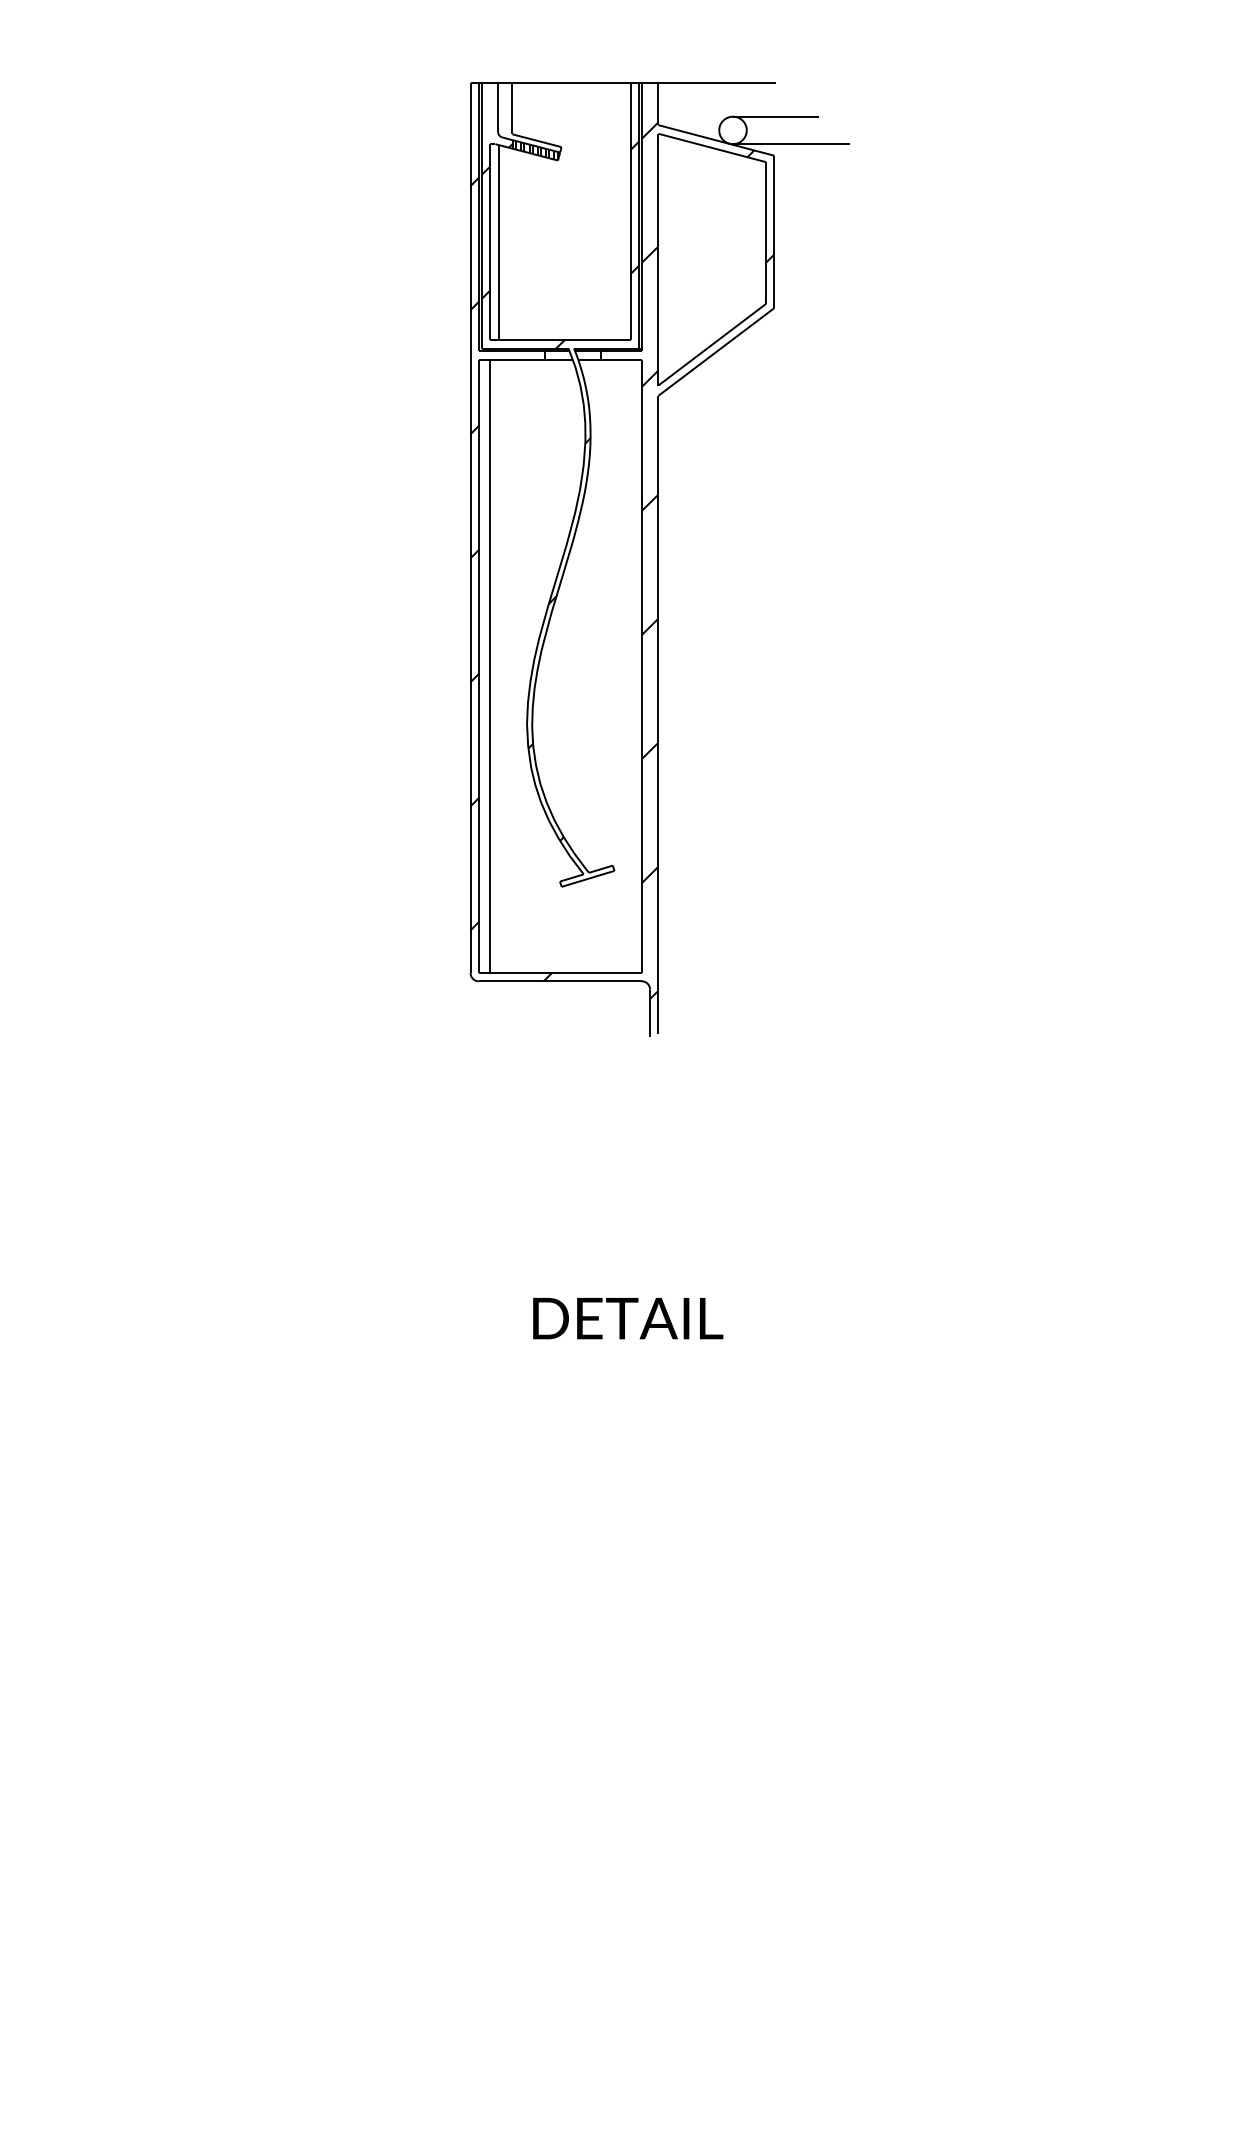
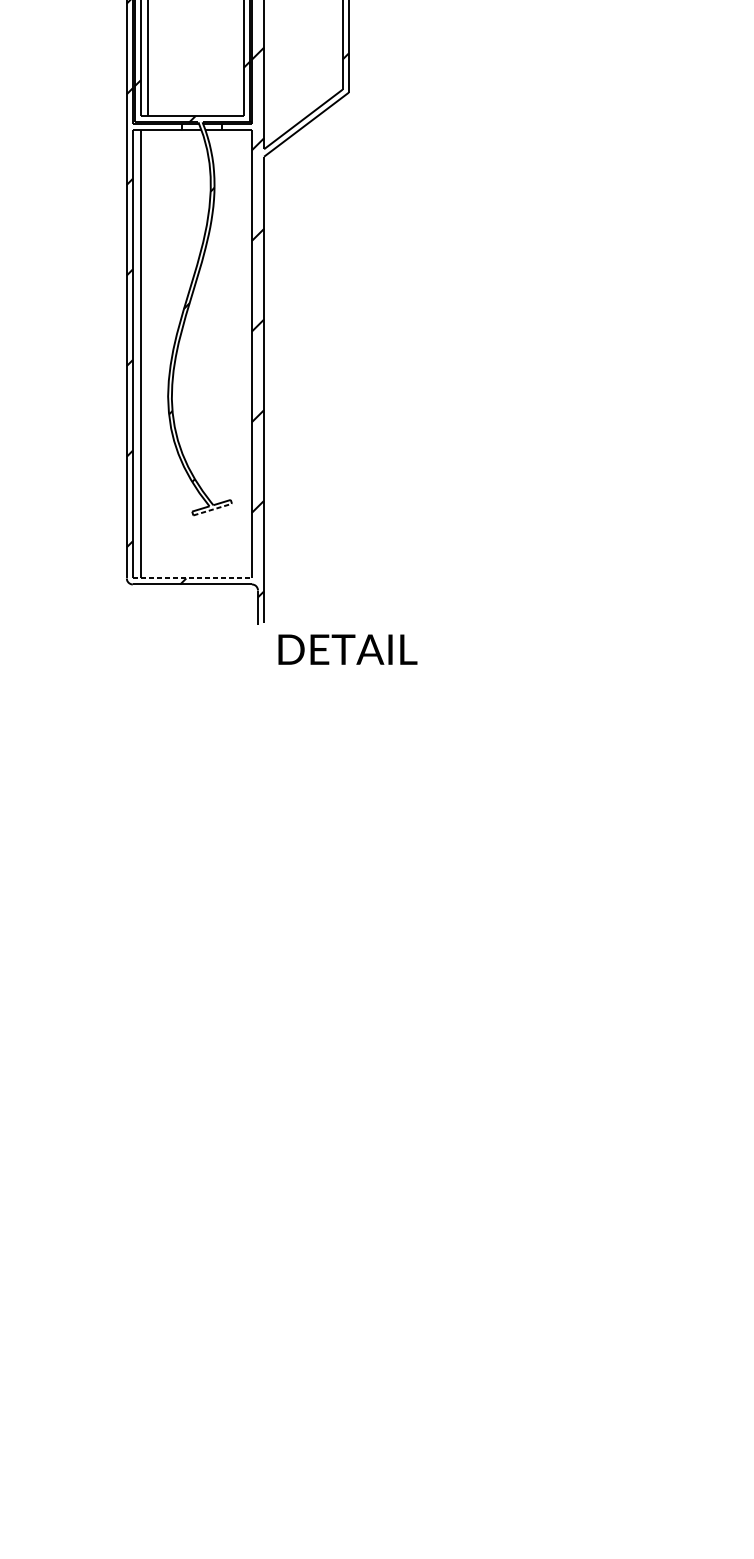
line: (588, 878) -> (213, 509), solid -> dashed
line: (560, 973) -> (192, 578), solid -> dashed
text: (628, 1318) -> (348, 649), moved

